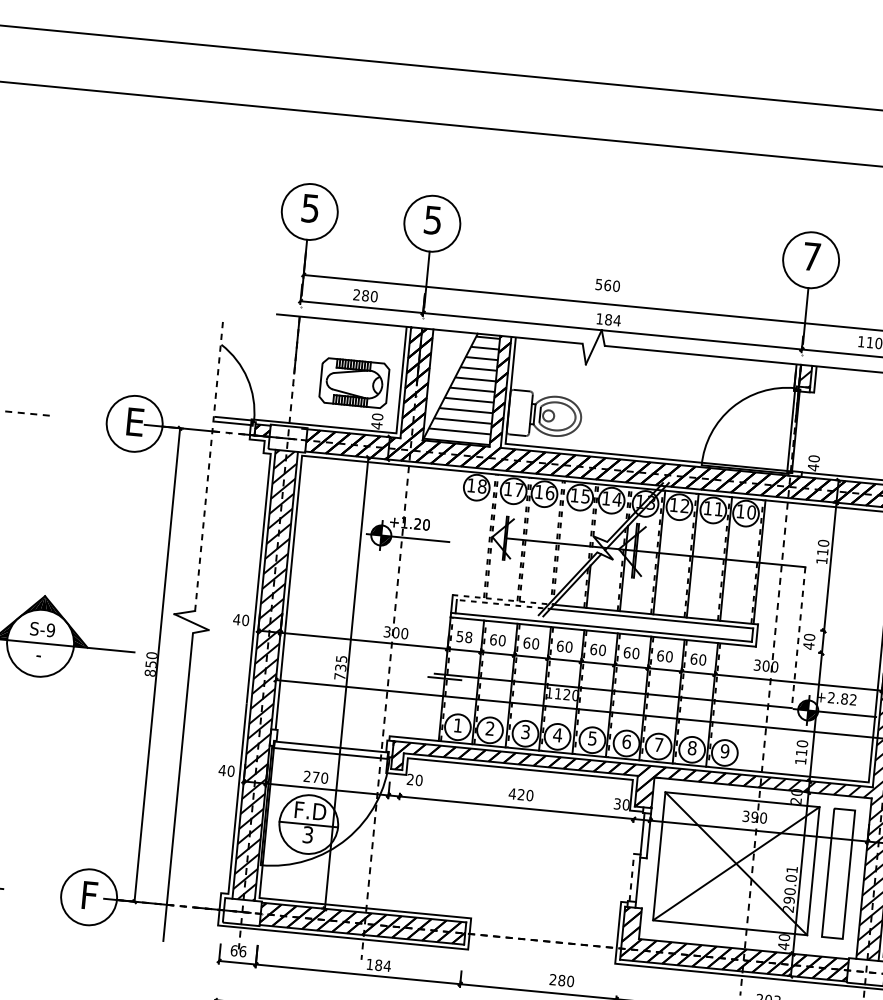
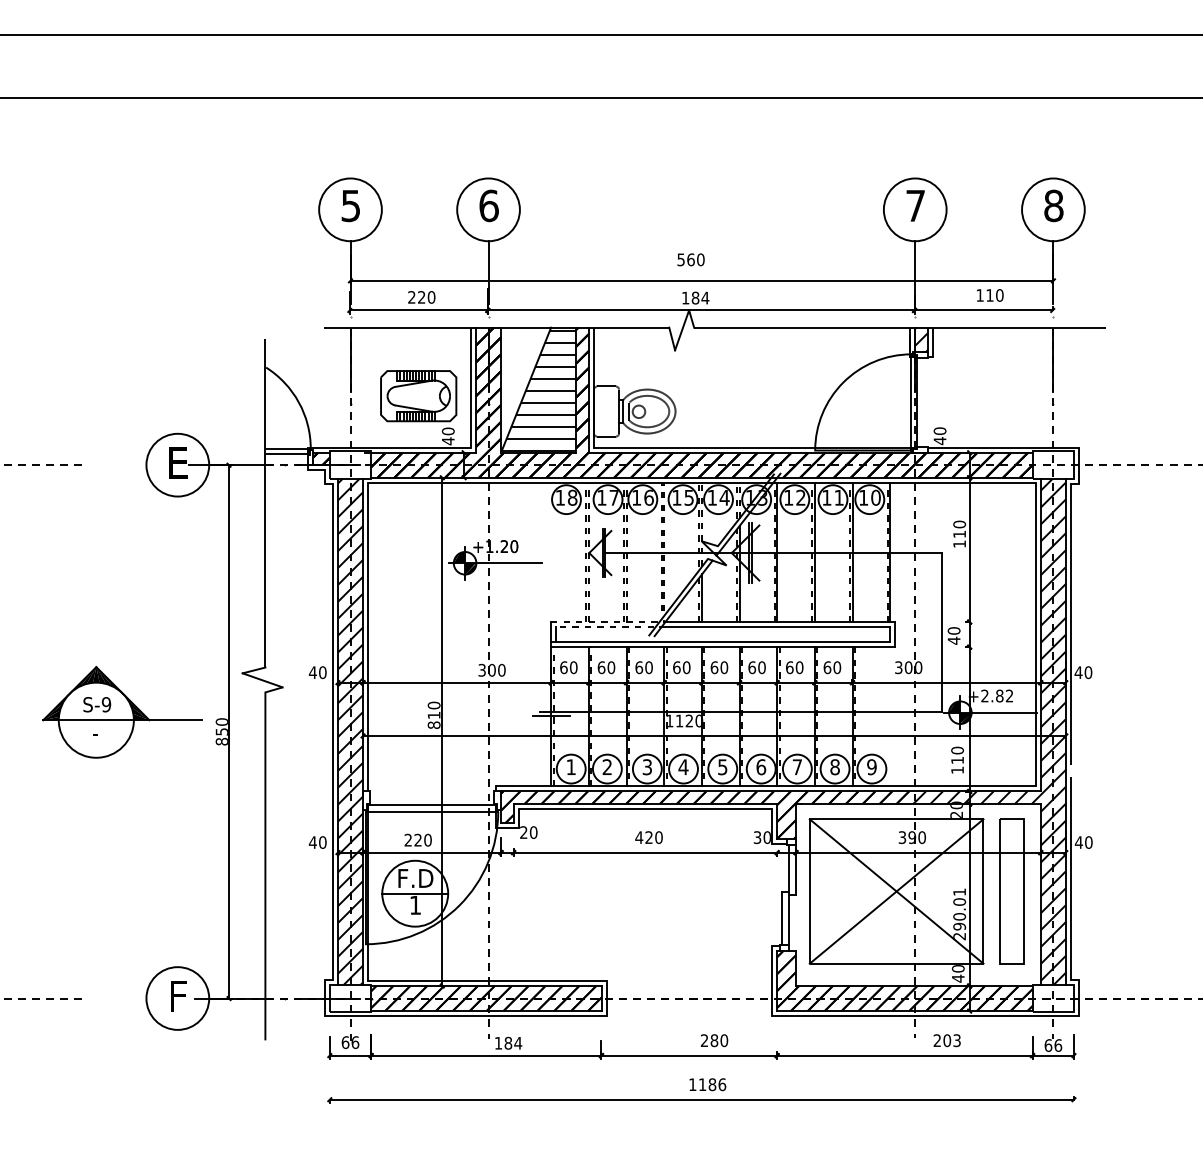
text: (432, 219) -> (488, 205), 5 -> 6
text: (365, 295) -> (421, 297), 280 -> 220
line: (209, 464) -> (265, 502), dashed -> solid
text: (464, 636) -> (568, 667), 58 -> 60
line: (798, 637) -> (941, 632), dashed -> solid
text: (340, 667) -> (433, 714), 735 -> 810
text: (315, 776) -> (417, 839), 270 -> 220
text: (308, 835) -> (415, 905), 3 -> 1
line: (631, 877) -> (781, 918), dashed -> solid

